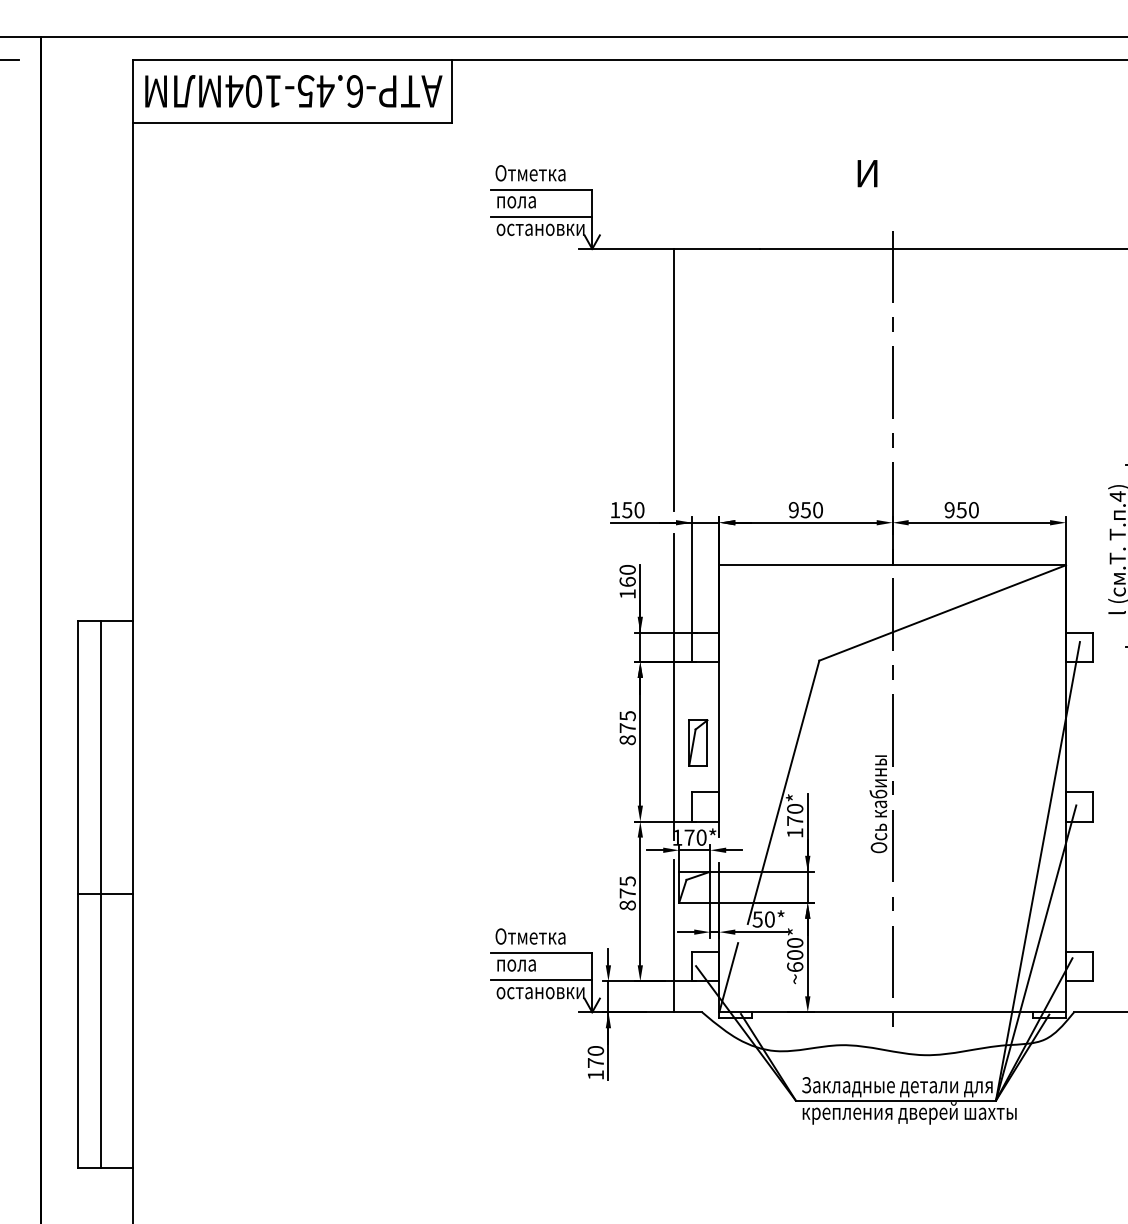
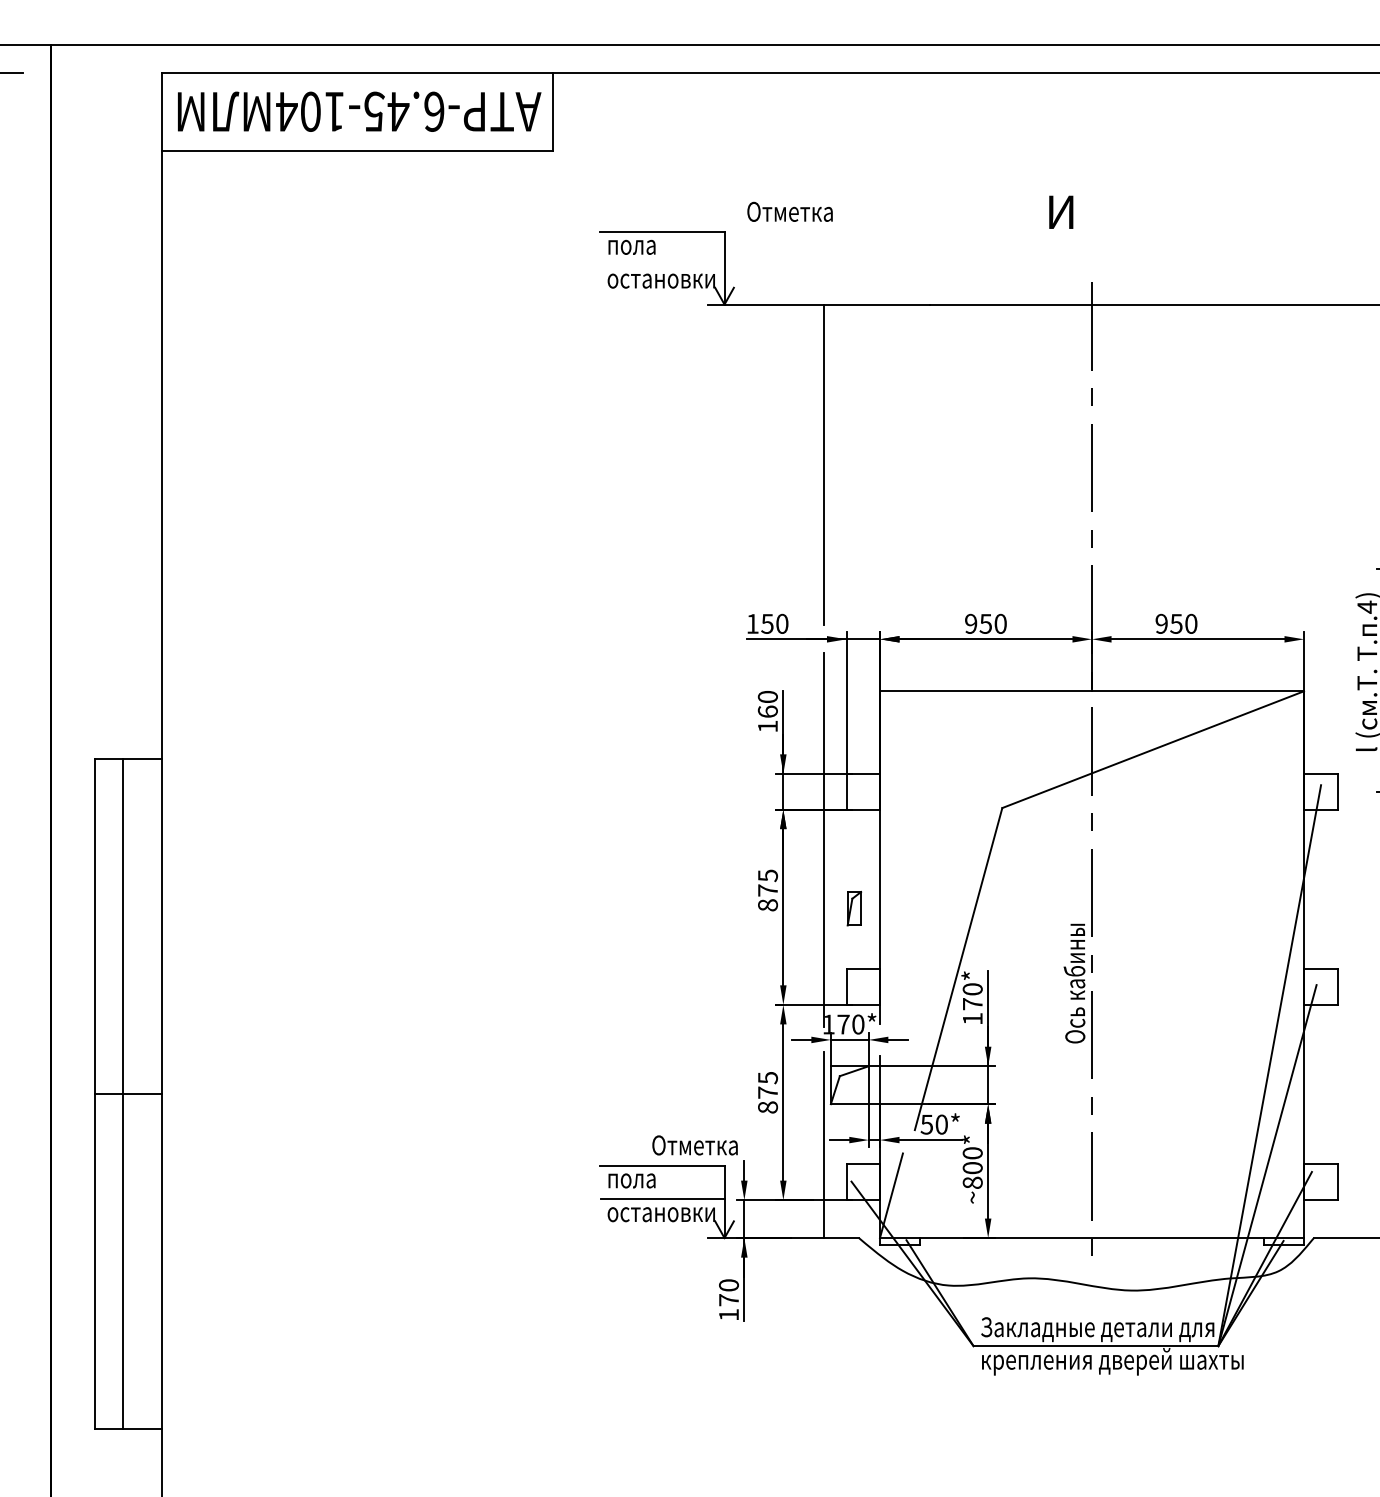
text: (530, 172) -> (789, 211), moved
line: (541, 217) -> (662, 265), removed
part: (698, 742) -> (854, 908), size x0.6
text: (530, 936) -> (694, 1145), moved
text: (794, 966) -> (972, 1182), ~600* -> ~800*

